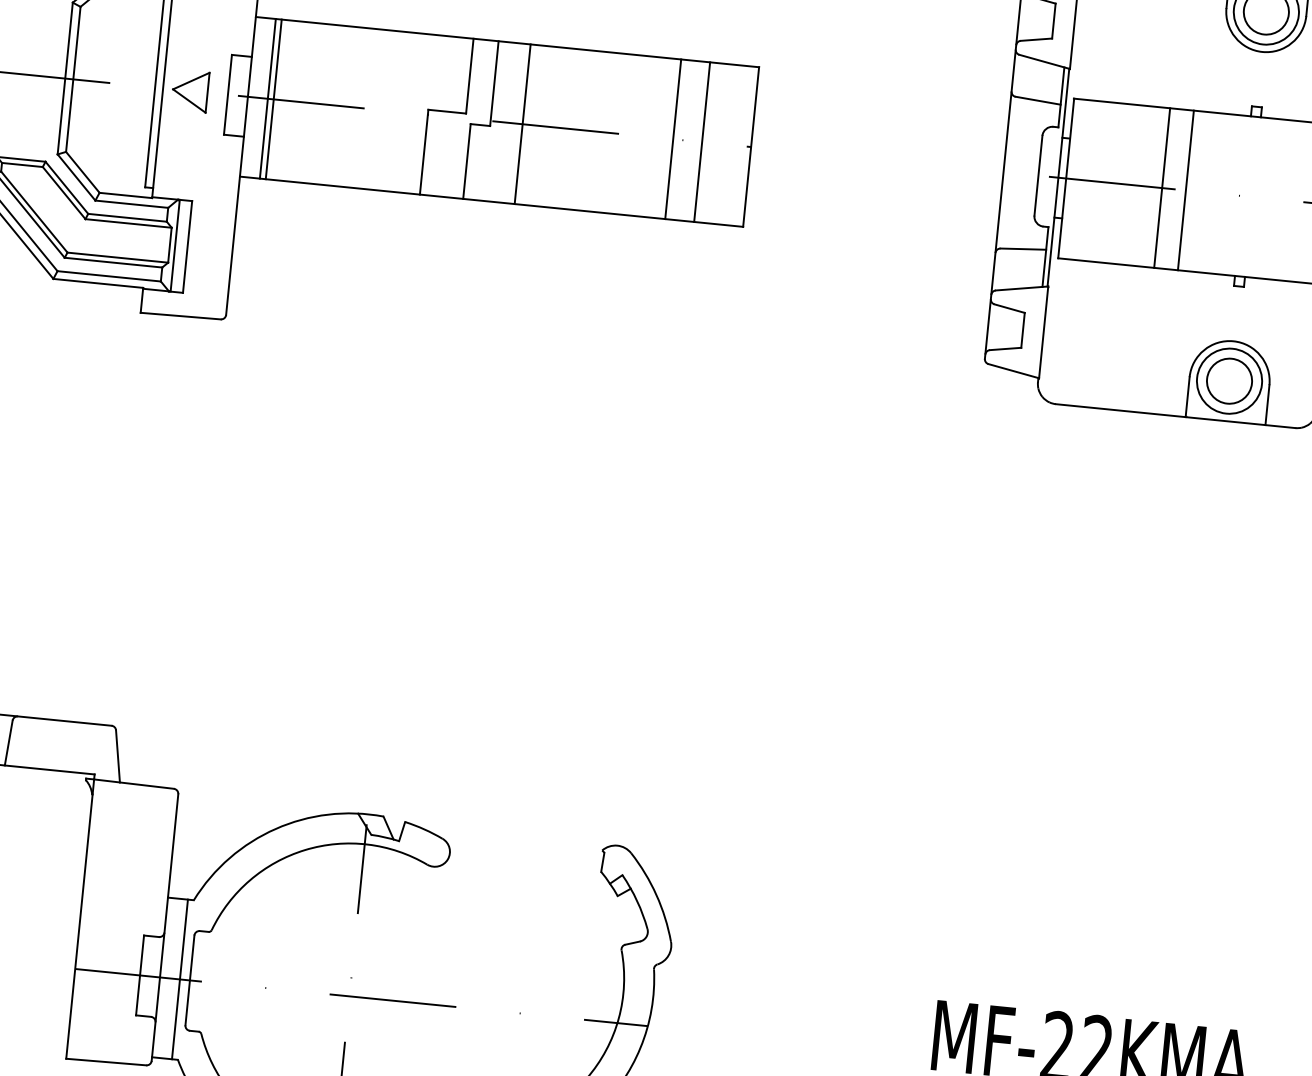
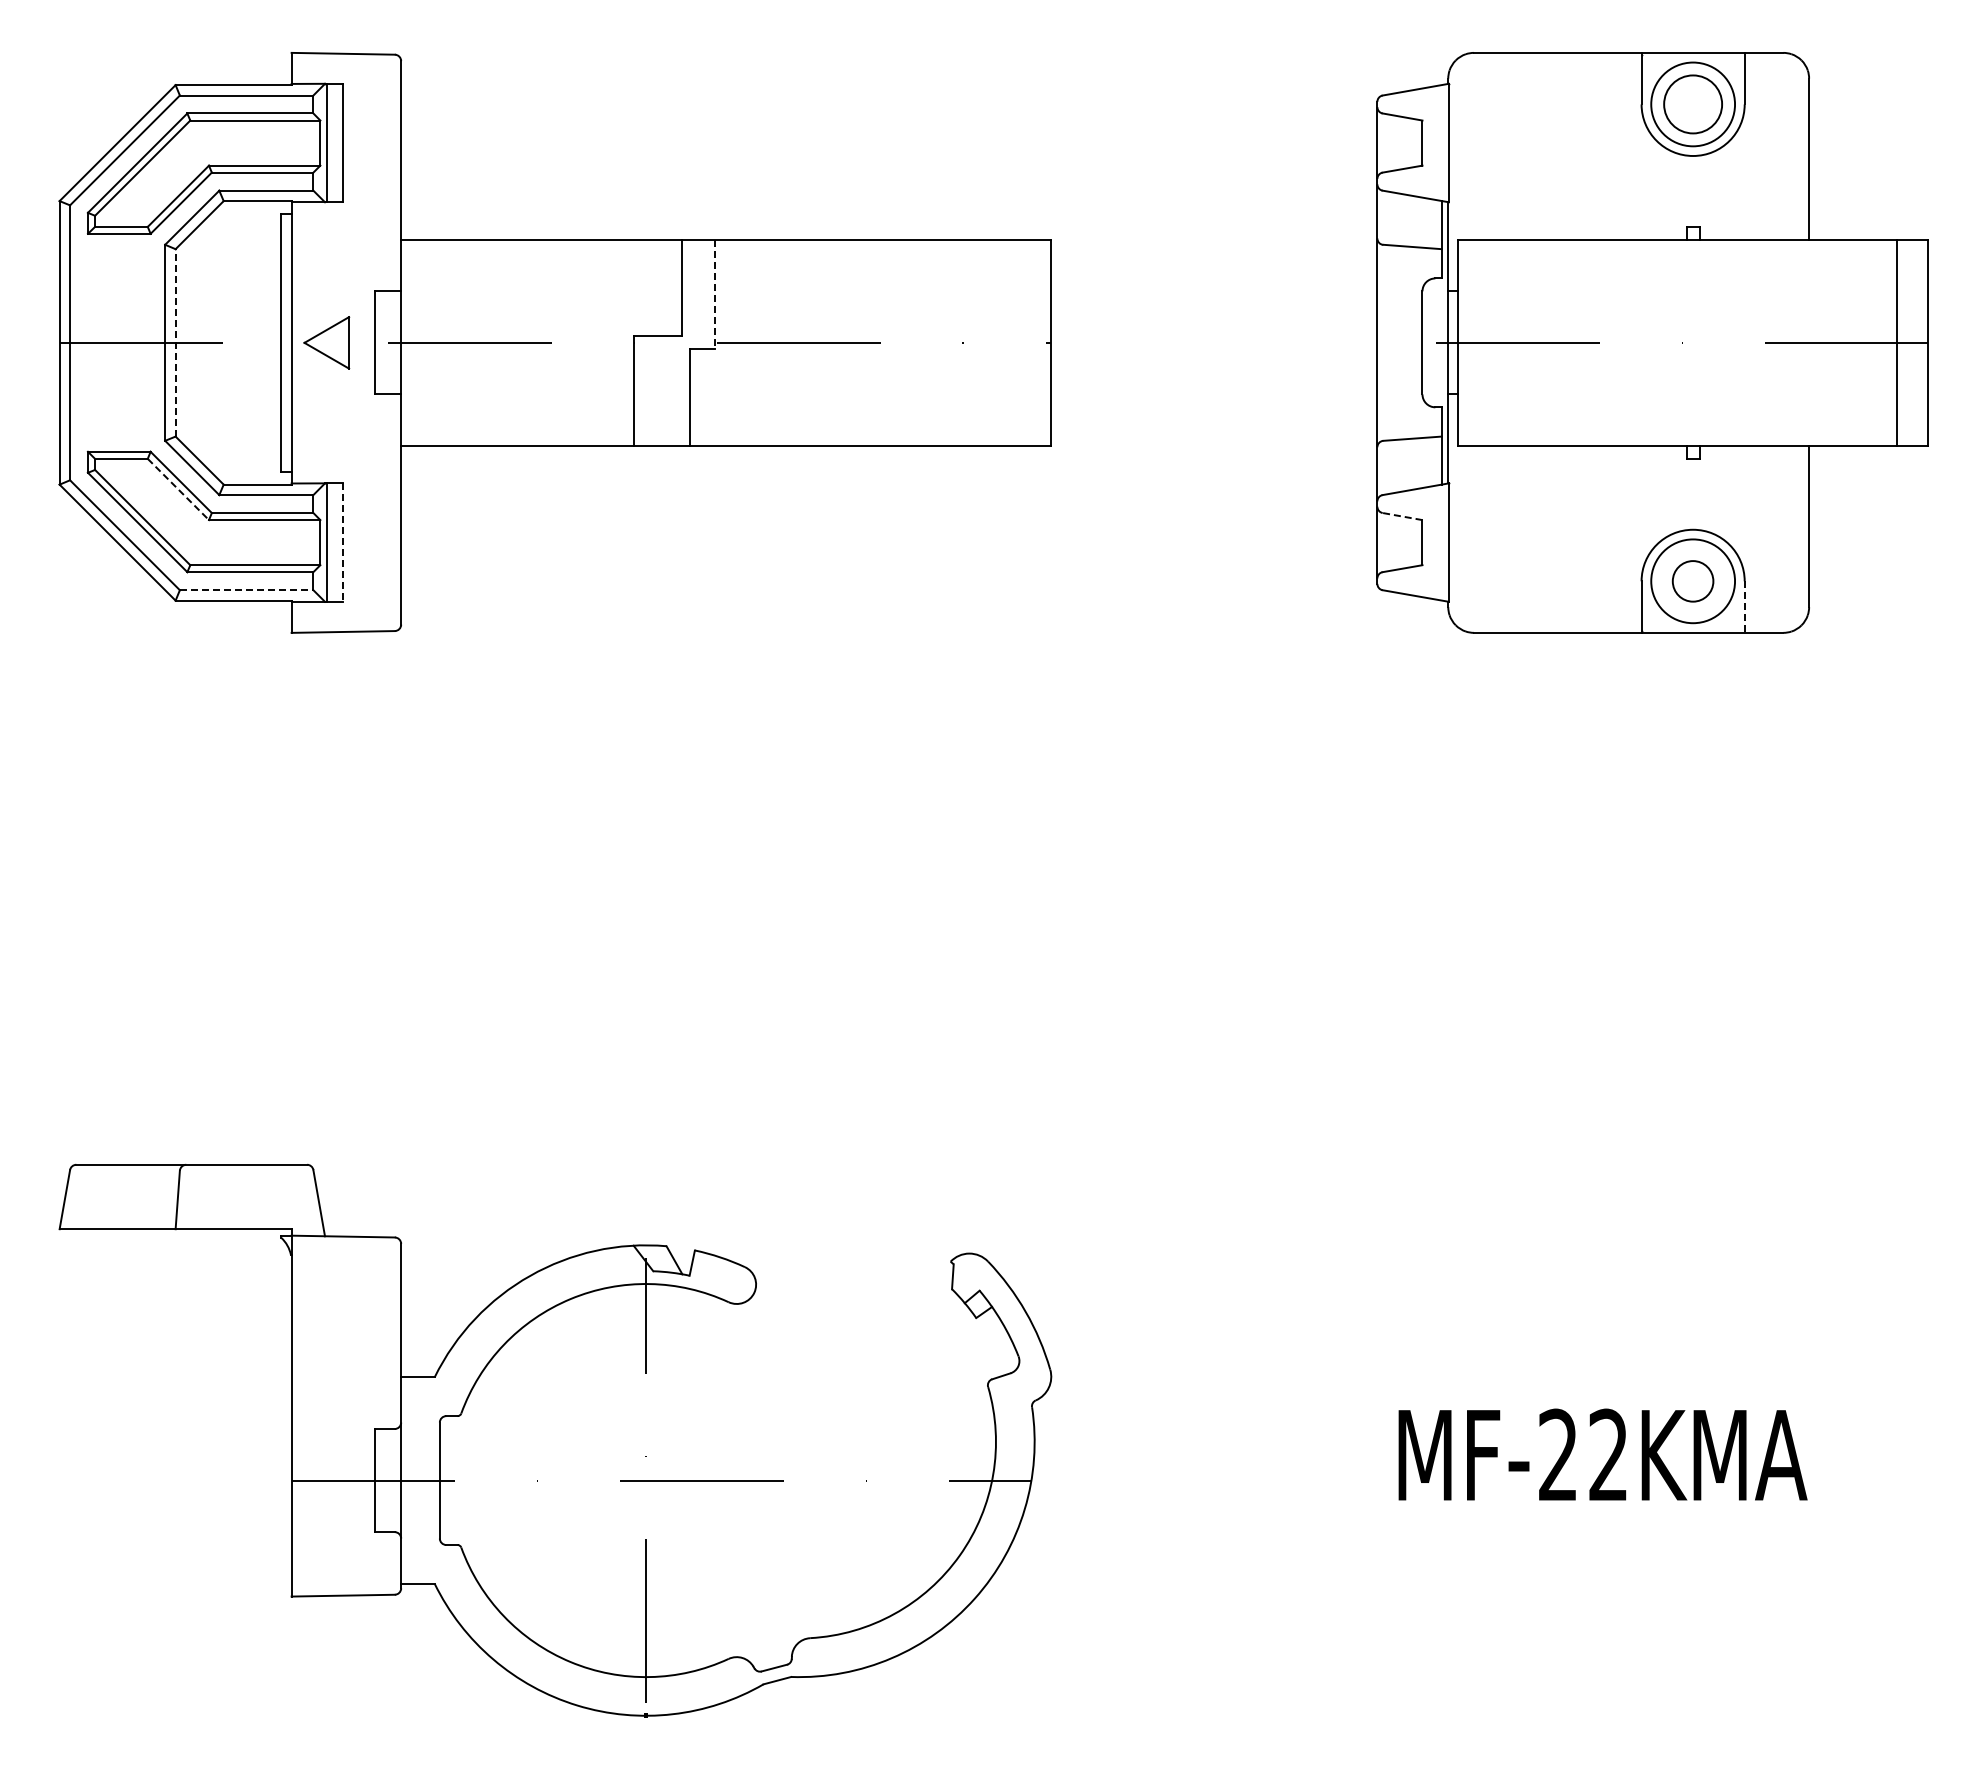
line: (73, 79) -> (175, 342), solid -> dashed
line: (494, 83) -> (714, 294), solid -> dashed
line: (267, 98) -> (426, 342), removed
line: (273, 99) -> (434, 342), removed
line: (522, 123) -> (756, 342), removed
line: (673, 138) -> (950, 342), removed
line: (702, 141) -> (988, 342), removed
line: (1162, 187) -> (1582, 342), removed
line: (1185, 190) -> (1612, 342), removed
line: (64, 193) -> (178, 489), solid -> dashed
line: (187, 247) -> (343, 543), solid -> dashed
line: (109, 276) -> (246, 590), solid -> dashed
line: (1009, 308) -> (1402, 516), solid -> dashed
circle: (1229, 381) -> (1692, 581), size x0.7
line: (1267, 405) -> (1744, 607), solid -> dashed
line: (179, 979) -> (426, 1480), removed

